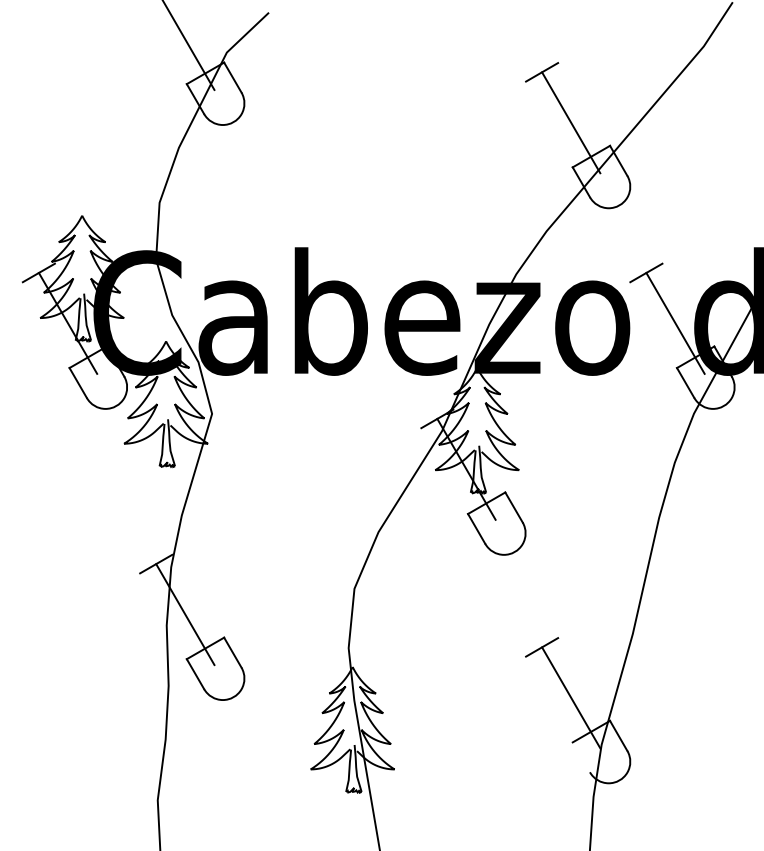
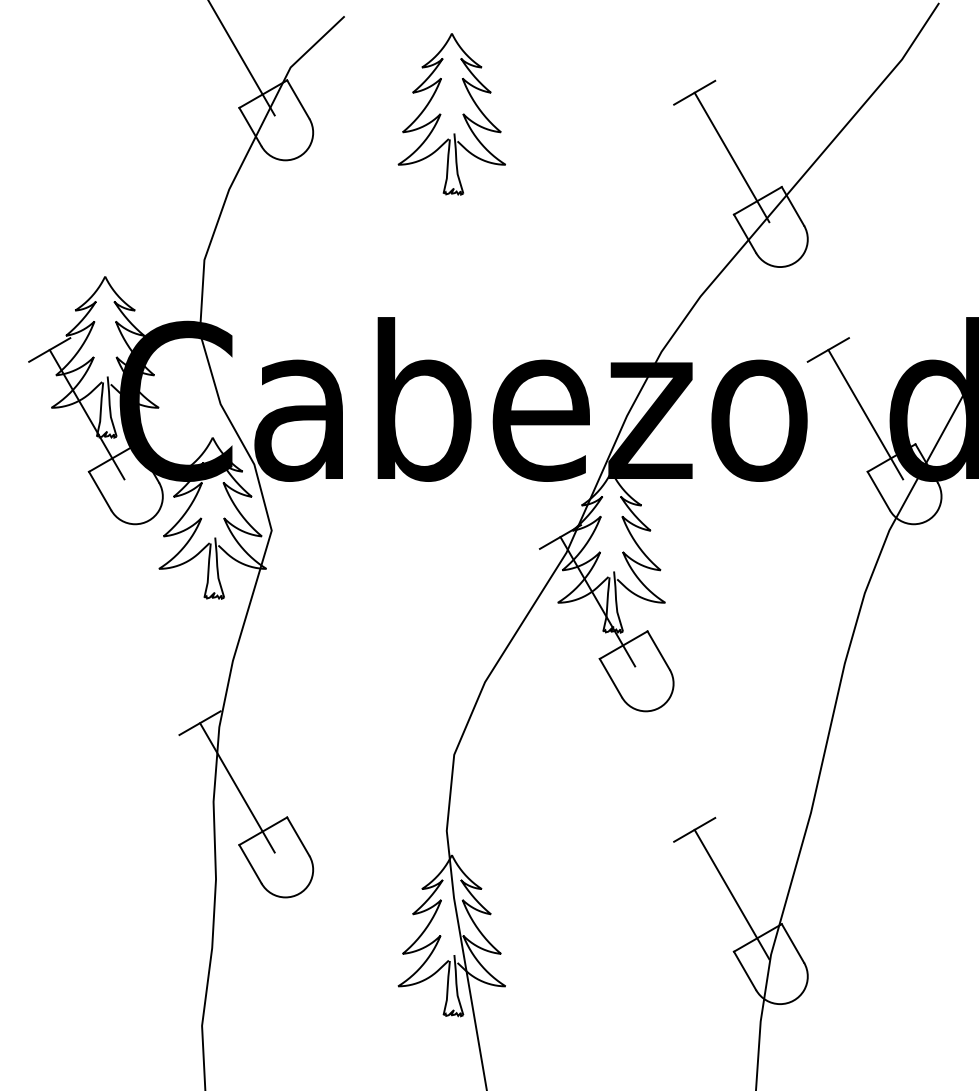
part: (352, 88) -> (451, 113), added
line: (580, 757) -> (743, 971), added

